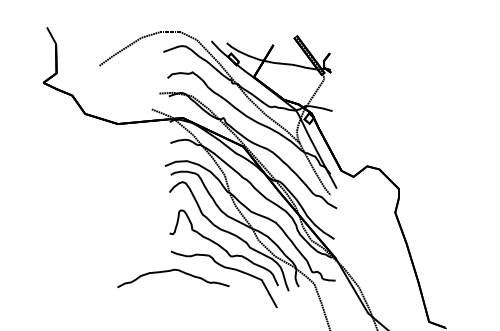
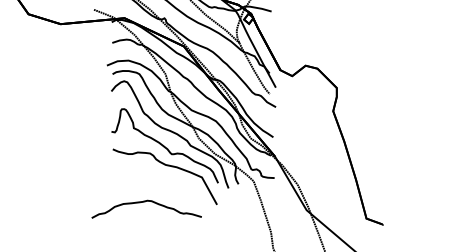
curve: (172, 271) -> (145, 202), moved

